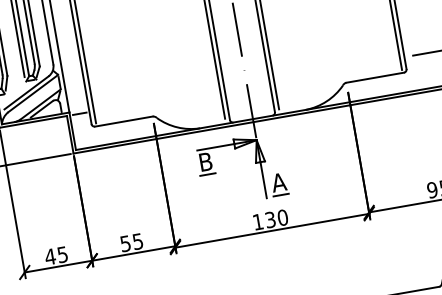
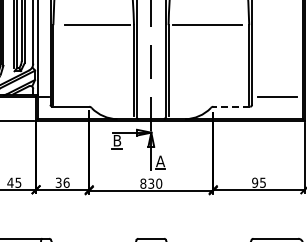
line: (374, 77) -> (231, 106), solid -> dashed
text: (258, 221) -> (143, 183), 130 -> 830
text: (131, 242) -> (62, 182), 55 -> 36

